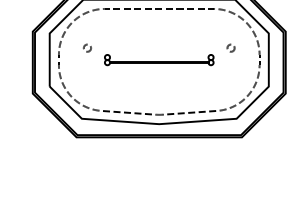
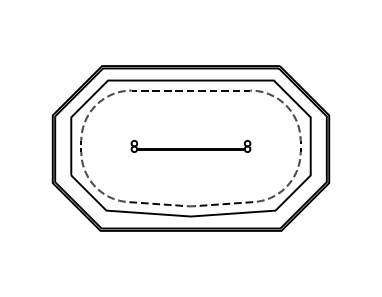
circle: (87, 48) -> (112, 133), removed
circle: (231, 48) -> (269, 133), removed

